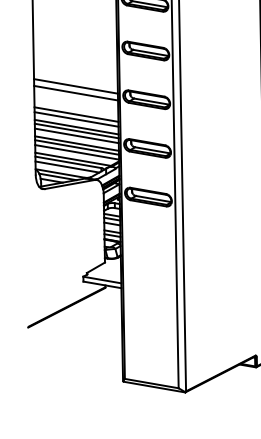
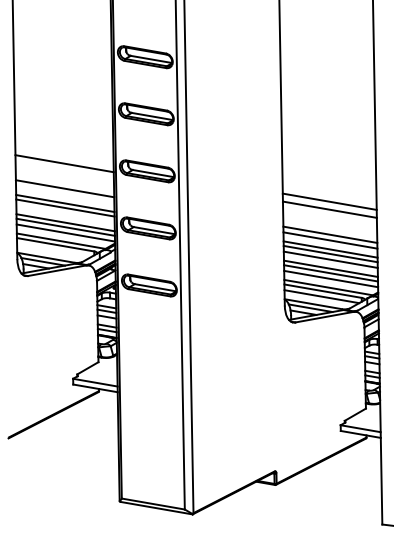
line: (75, 86) -> (64, 155), removed
line: (76, 119) -> (65, 194), removed
line: (76, 135) -> (65, 213), removed
line: (67, 166) -> (54, 249), removed

